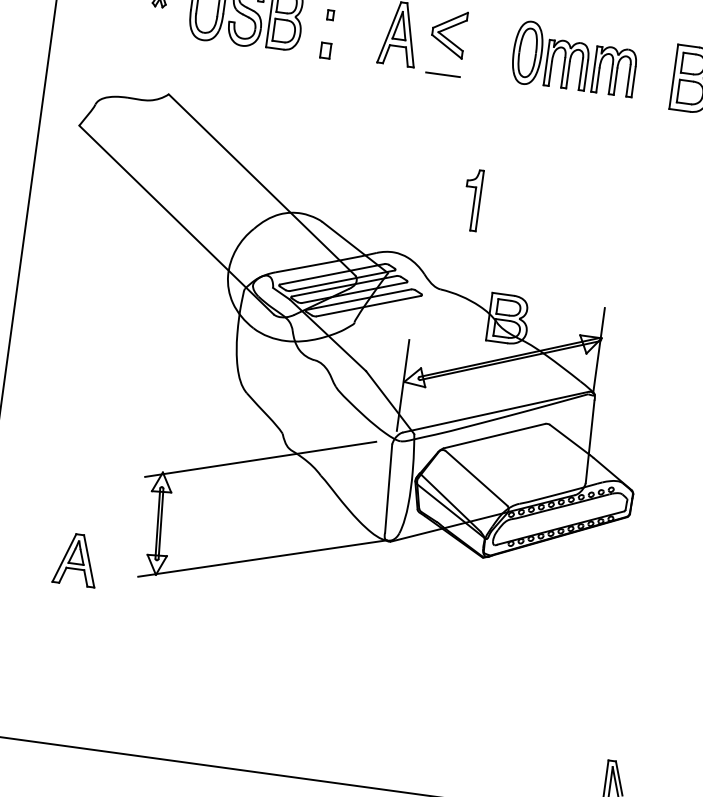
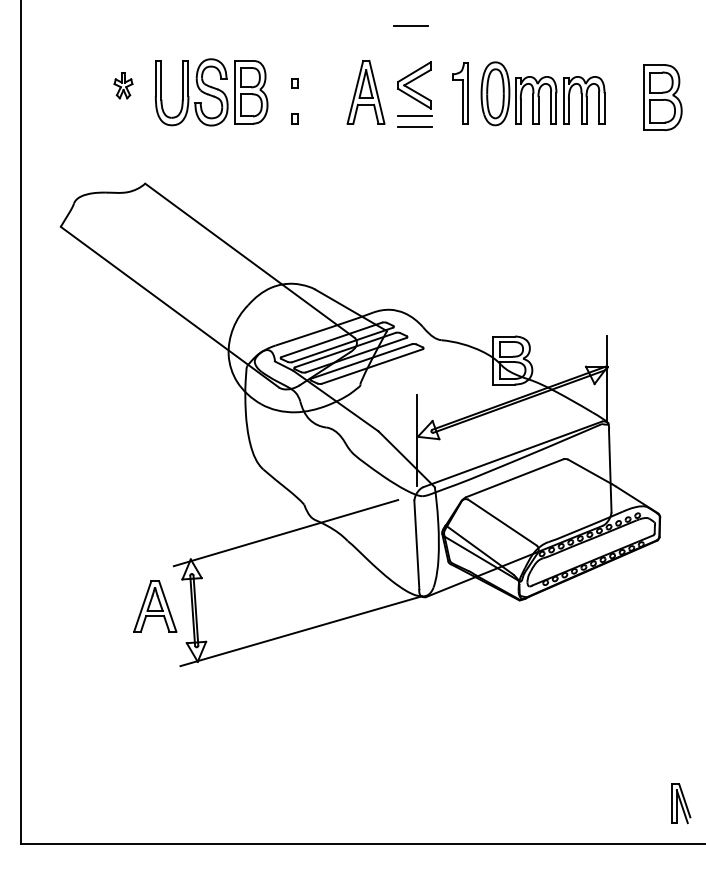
part: (325, 50) -> (294, 118), size x0.62
line: (444, 64) -> (414, 116), added
part: (472, 200) -> (460, 93), moved
part: (77, 559) -> (155, 606), moved

